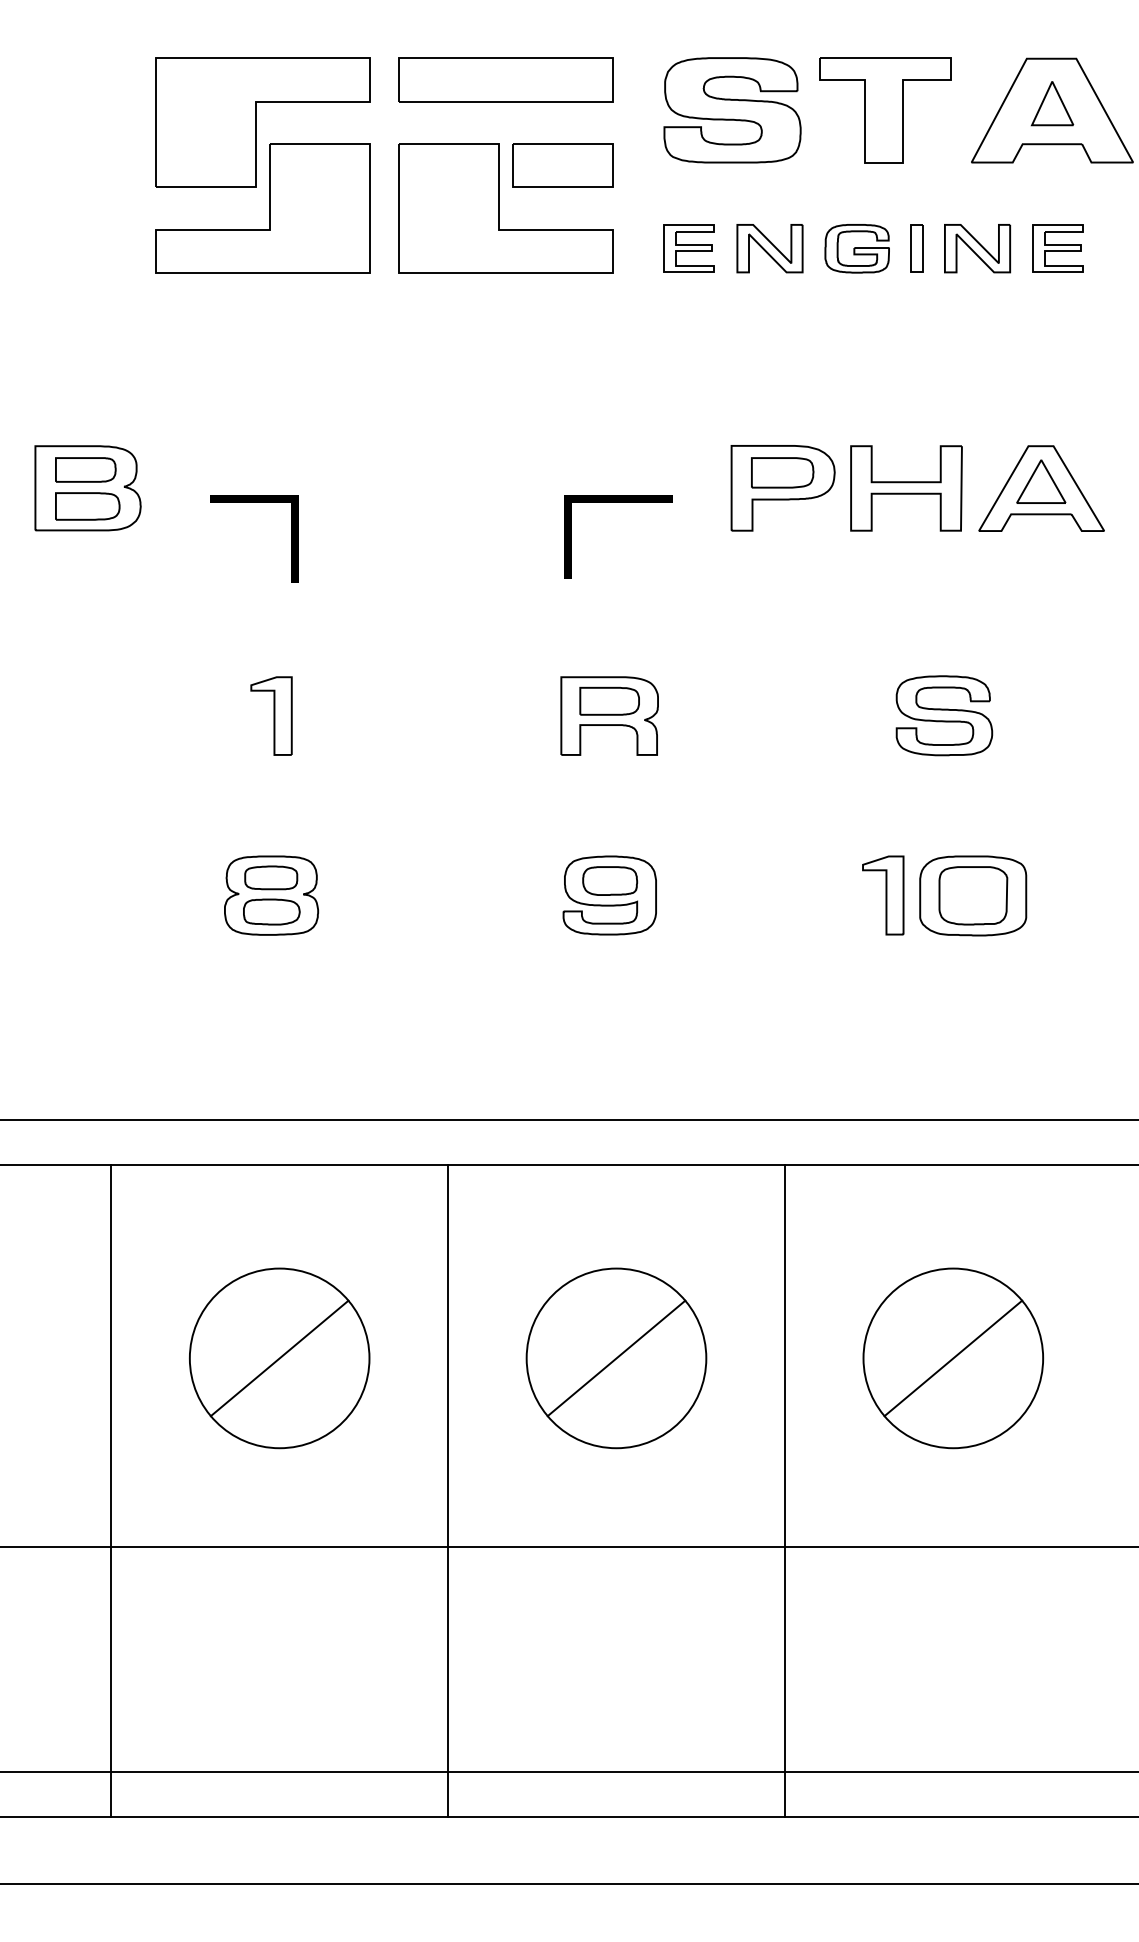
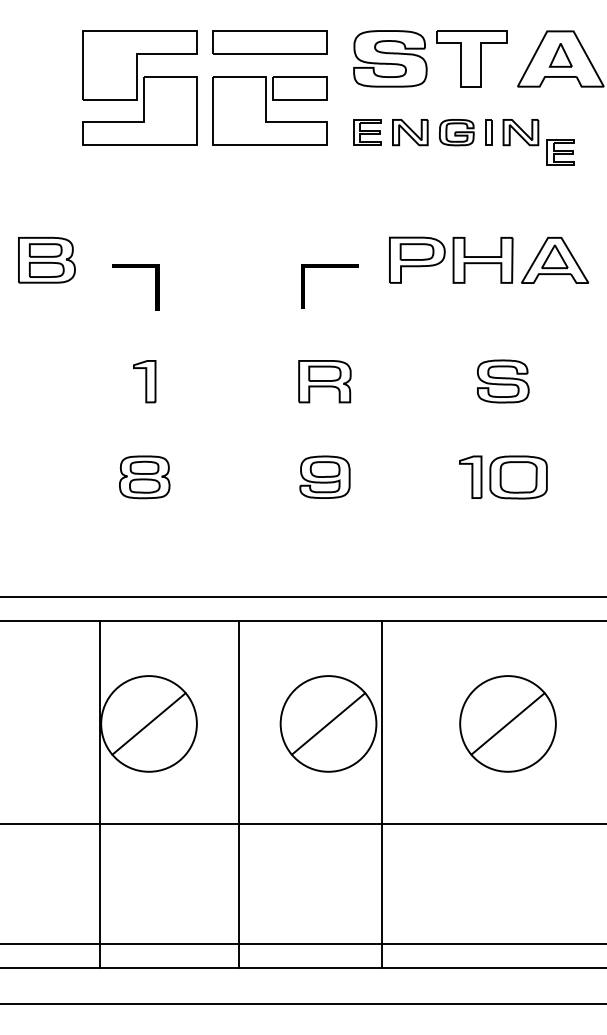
part: (1057, 248) -> (560, 152), moved
line: (111, 1490) -> (100, 794), moved
line: (785, 1490) -> (382, 794), moved

